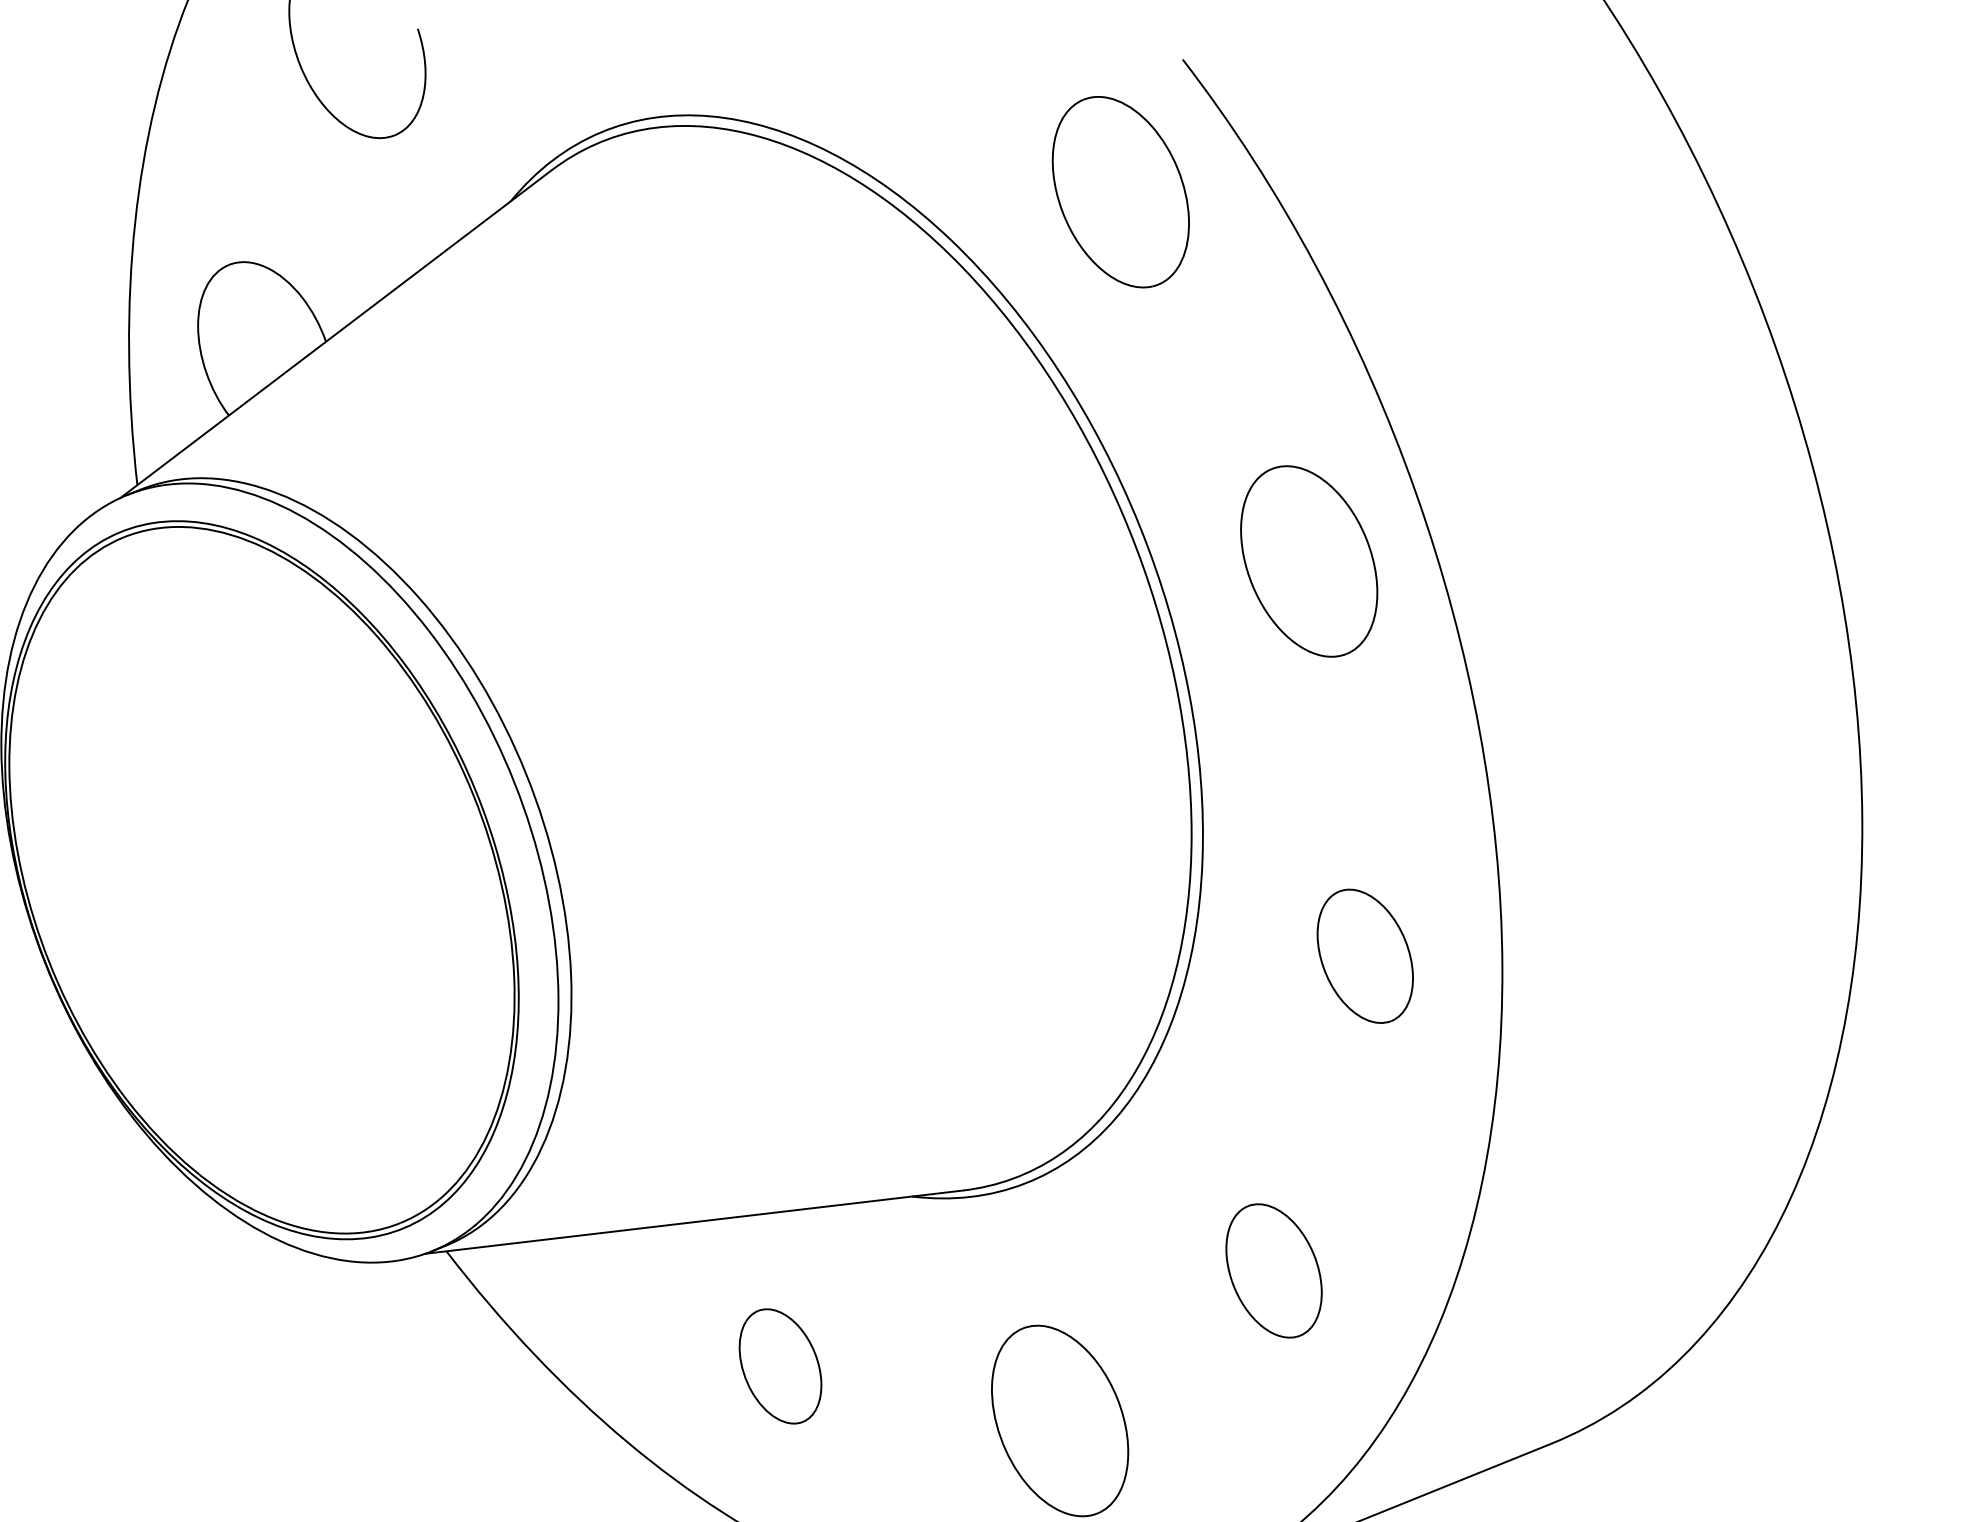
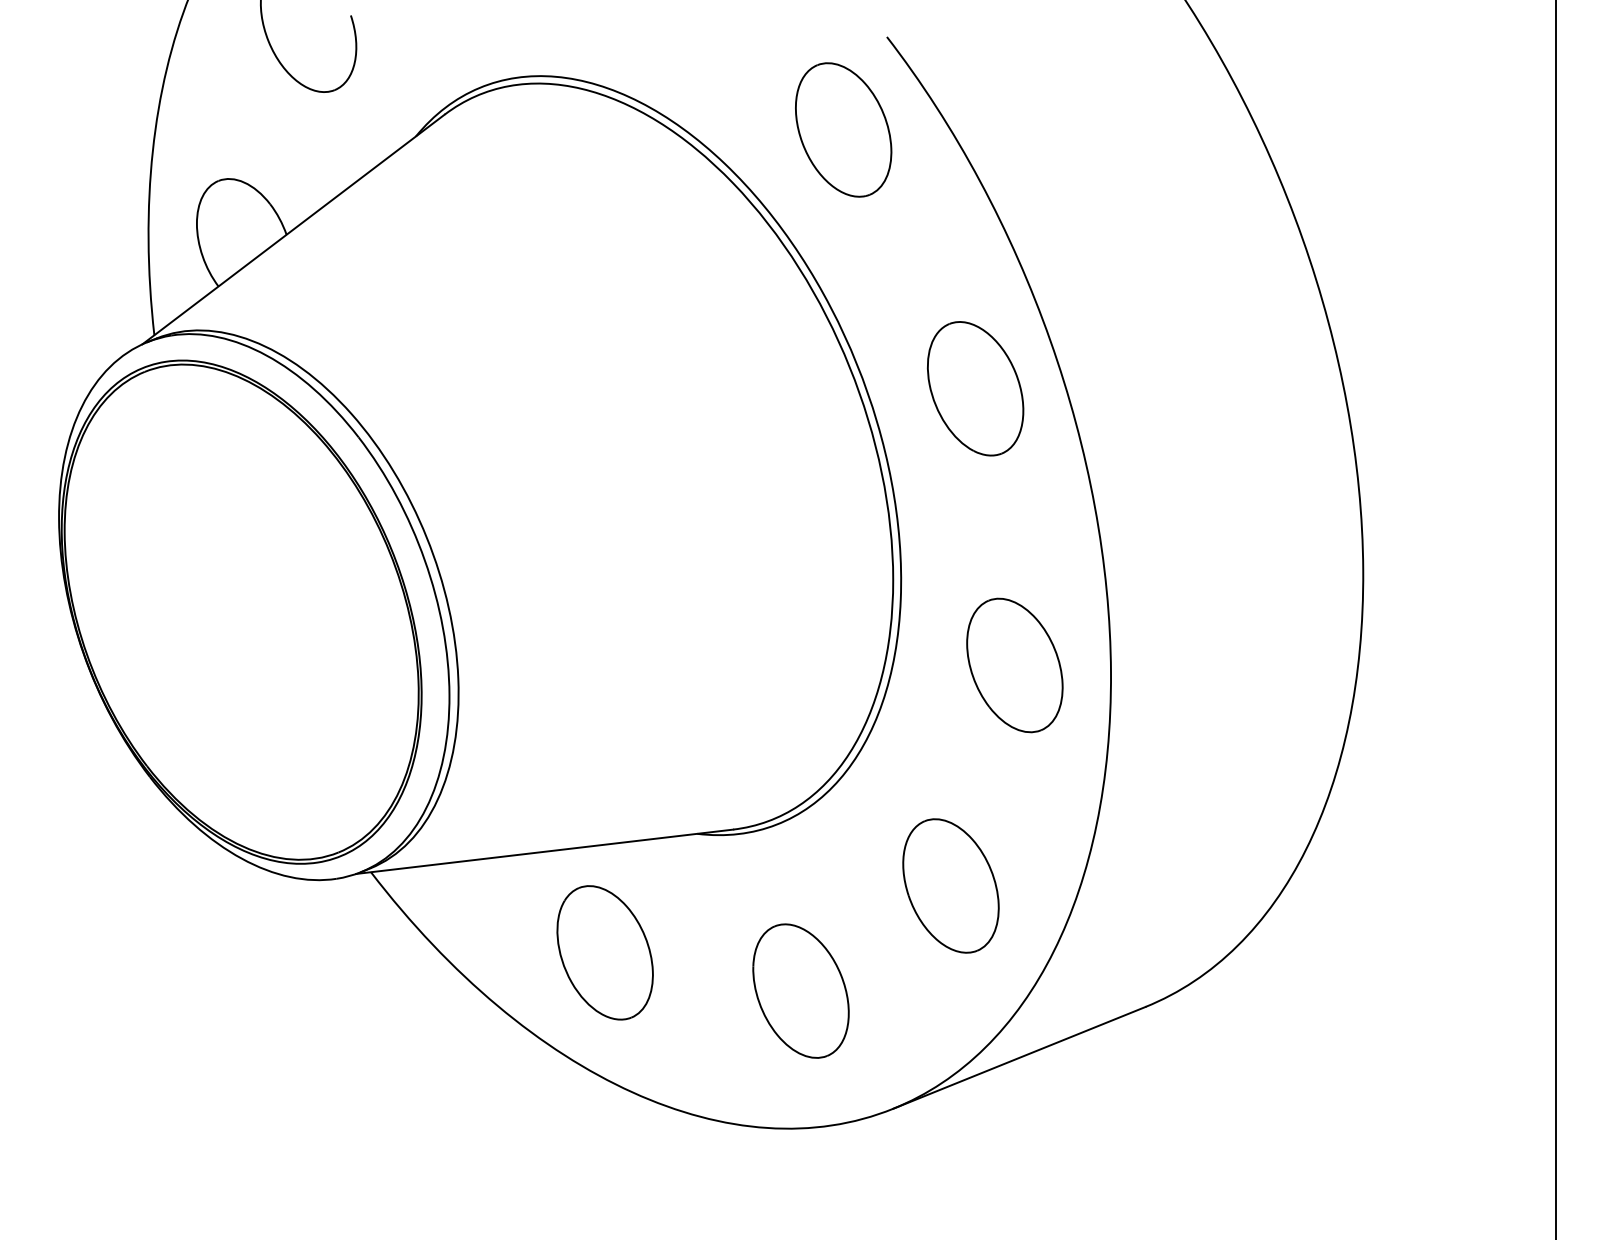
part: (1364, 956) -> (1014, 665), size x1.43
part: (1273, 1270) -> (950, 885), size x1.43
part: (779, 1365) -> (604, 952), size x1.67

